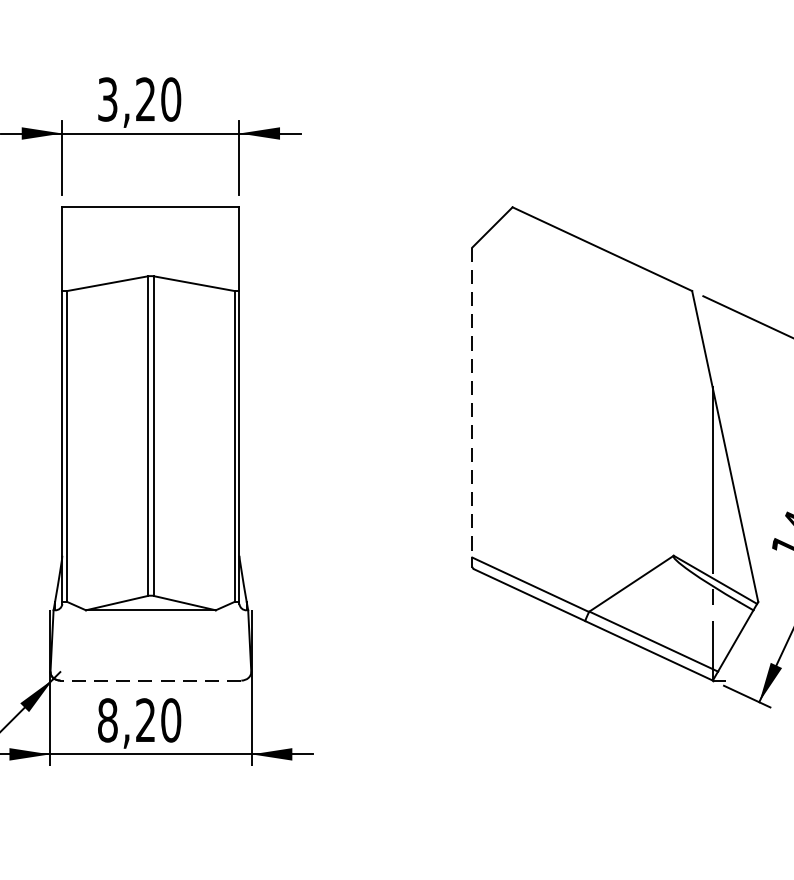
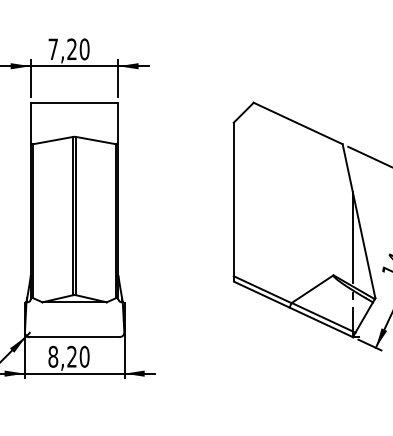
text: (106, 99) -> (52, 49), 3,20 -> 7,20
line: (471, 402) -> (233, 199), dashed -> solid
line: (150, 681) -> (74, 337), dashed -> solid

